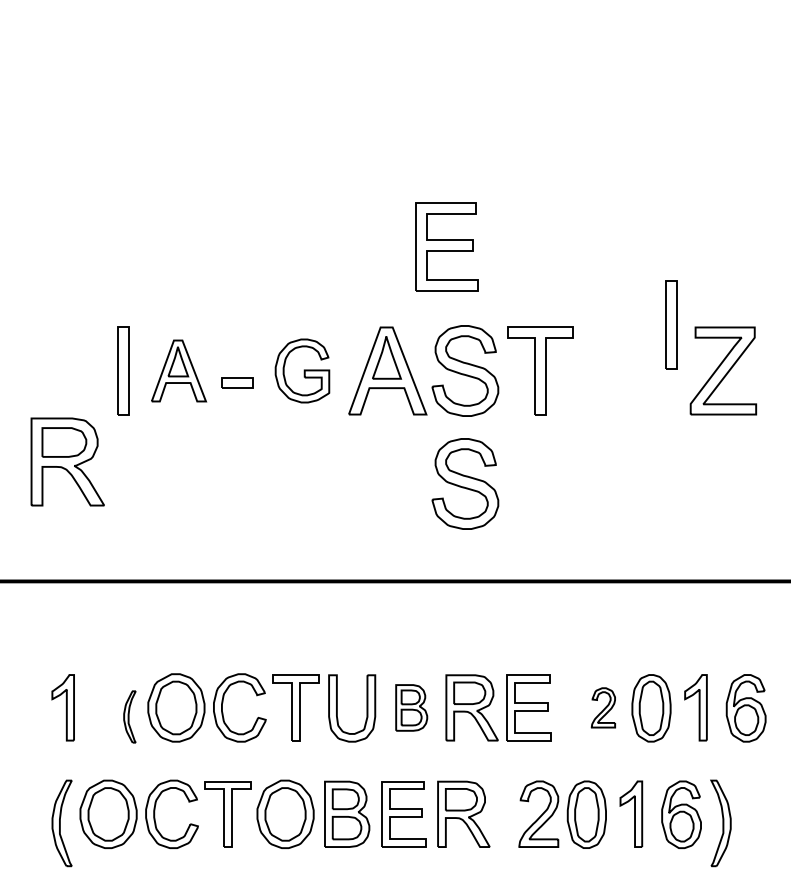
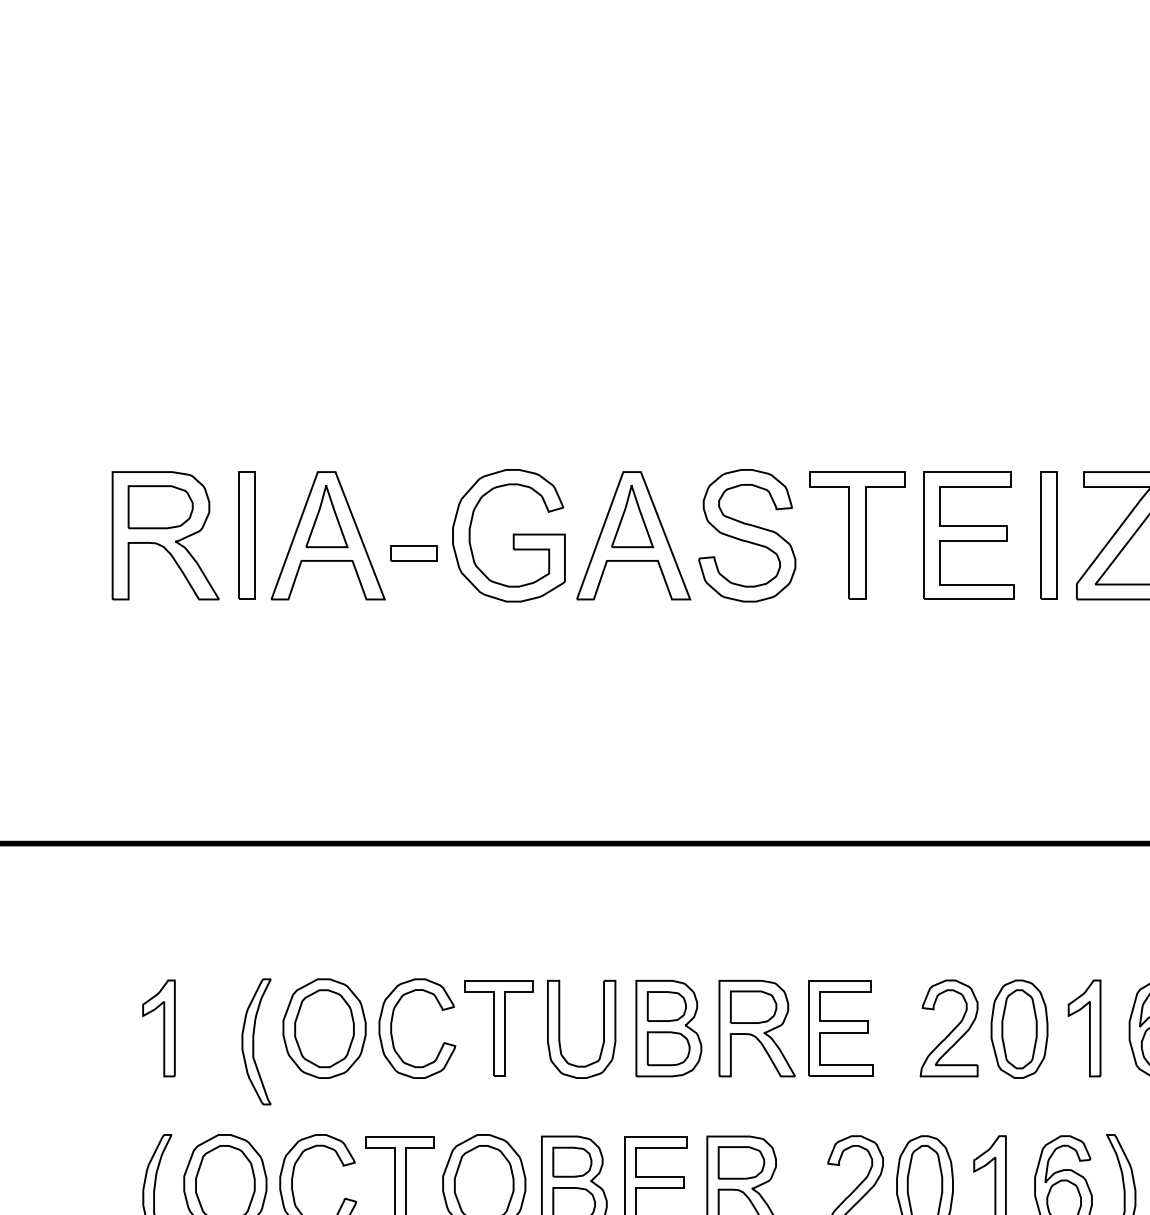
part: (446, 246) -> (968, 535), moved
part: (671, 324) -> (1048, 535), moved
part: (178, 370) -> (327, 535), size x1.43
part: (302, 370) -> (508, 535), size x1.43
part: (67, 461) -> (165, 535), moved
part: (465, 483) -> (747, 700), removed
part: (411, 707) -> (668, 1027), size x1.43
part: (603, 707) -> (949, 1027), size x1.67
part: (129, 716) -> (255, 1041), size x1.67

